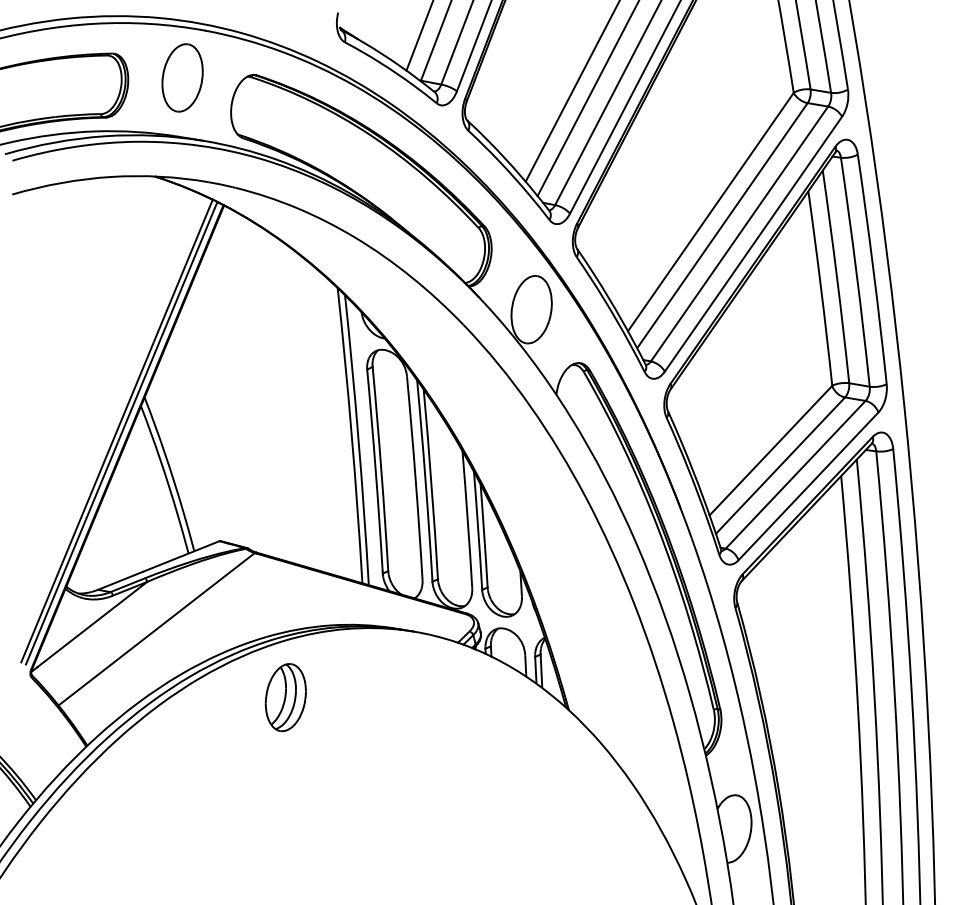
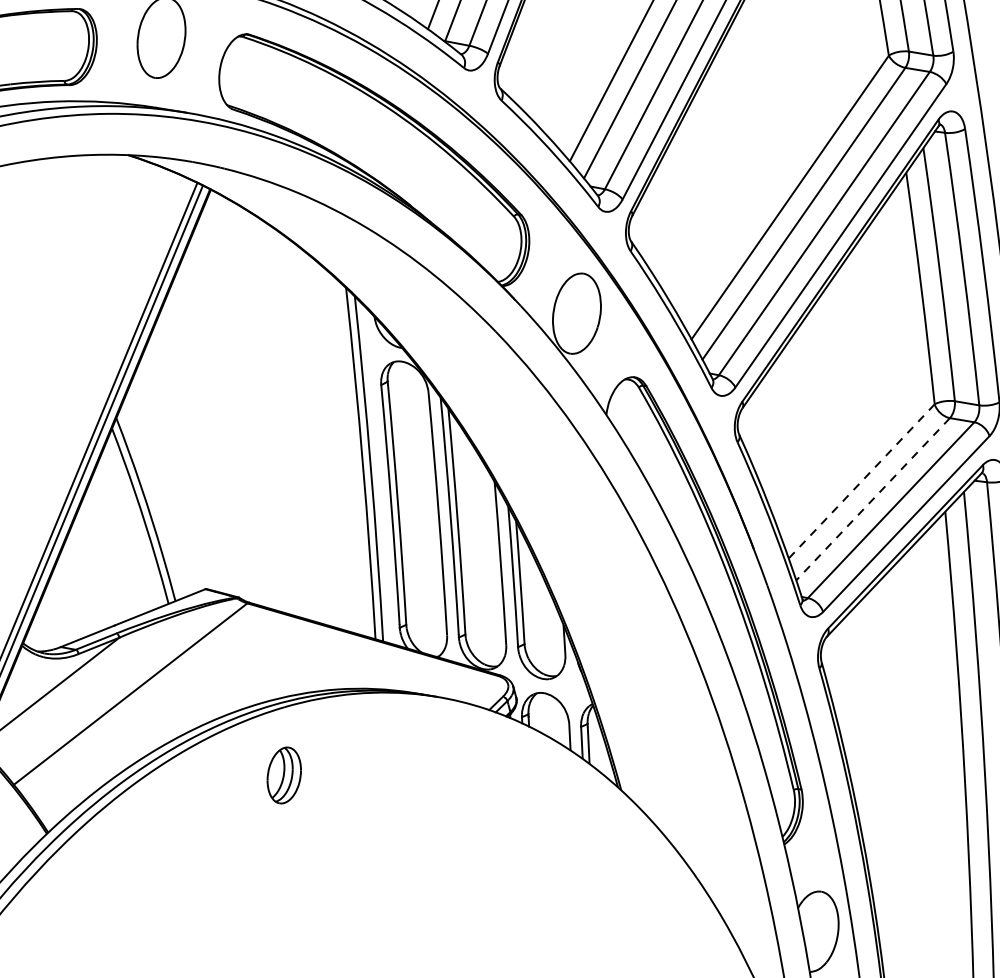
line: (770, 450) -> (861, 481), solid -> dashed
line: (780, 465) -> (873, 499), solid -> dashed
part: (285, 697) -> (283, 775), size x0.7

